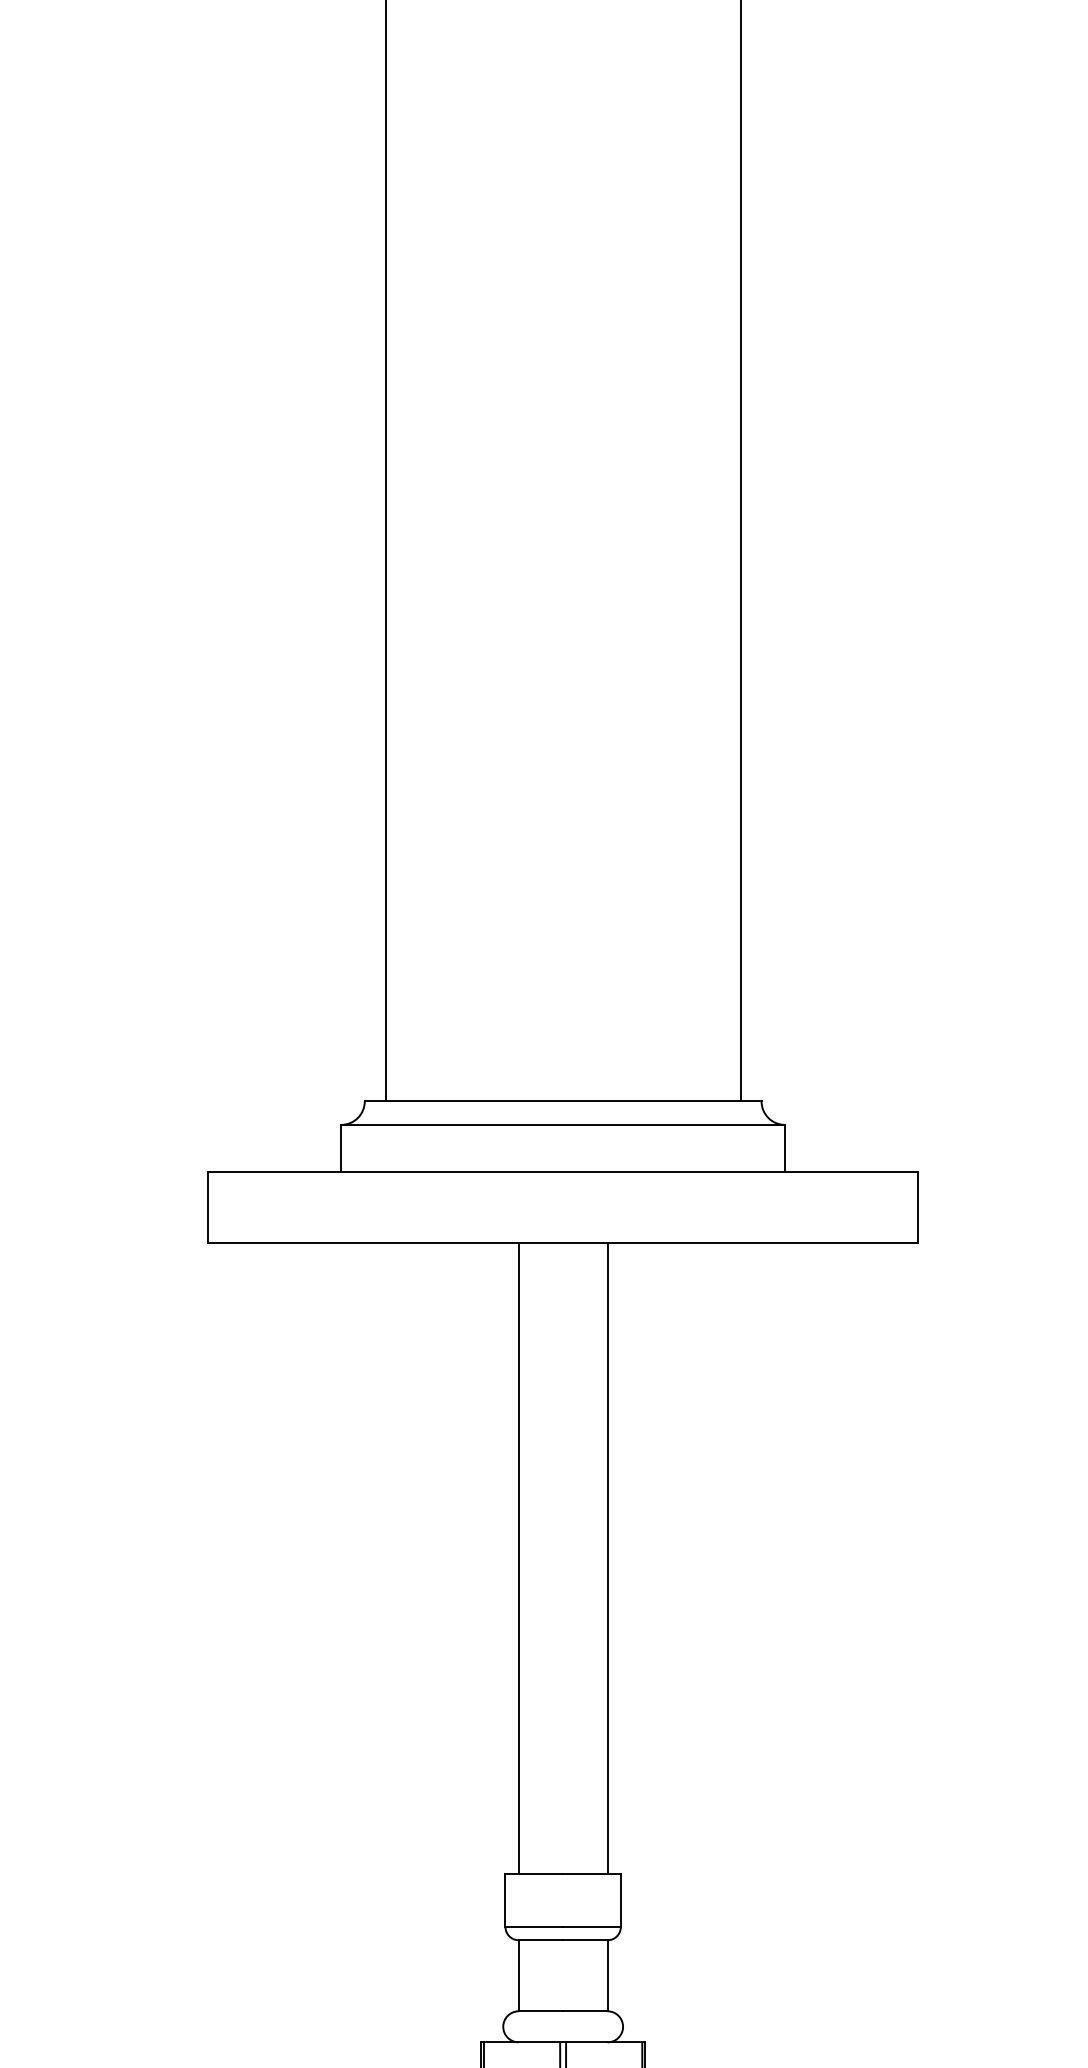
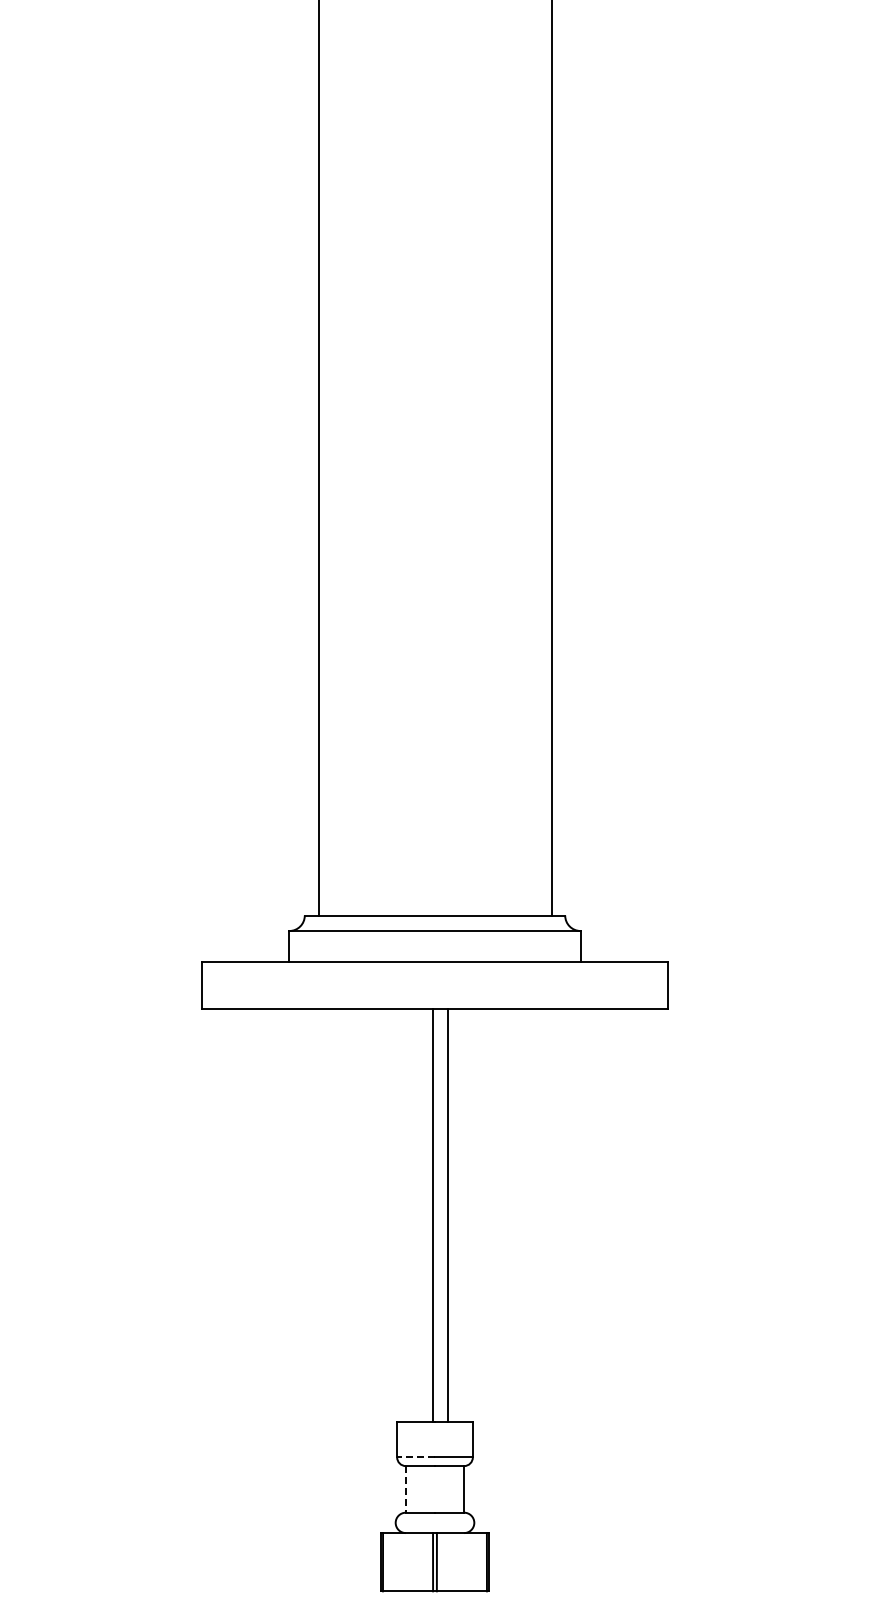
line: (518, 1558) -> (447, 1215), moved
line: (608, 1558) -> (433, 1215), moved
line: (534, 1927) -> (416, 1457), solid -> dashed
line: (518, 1975) -> (405, 1489), solid -> dashed

